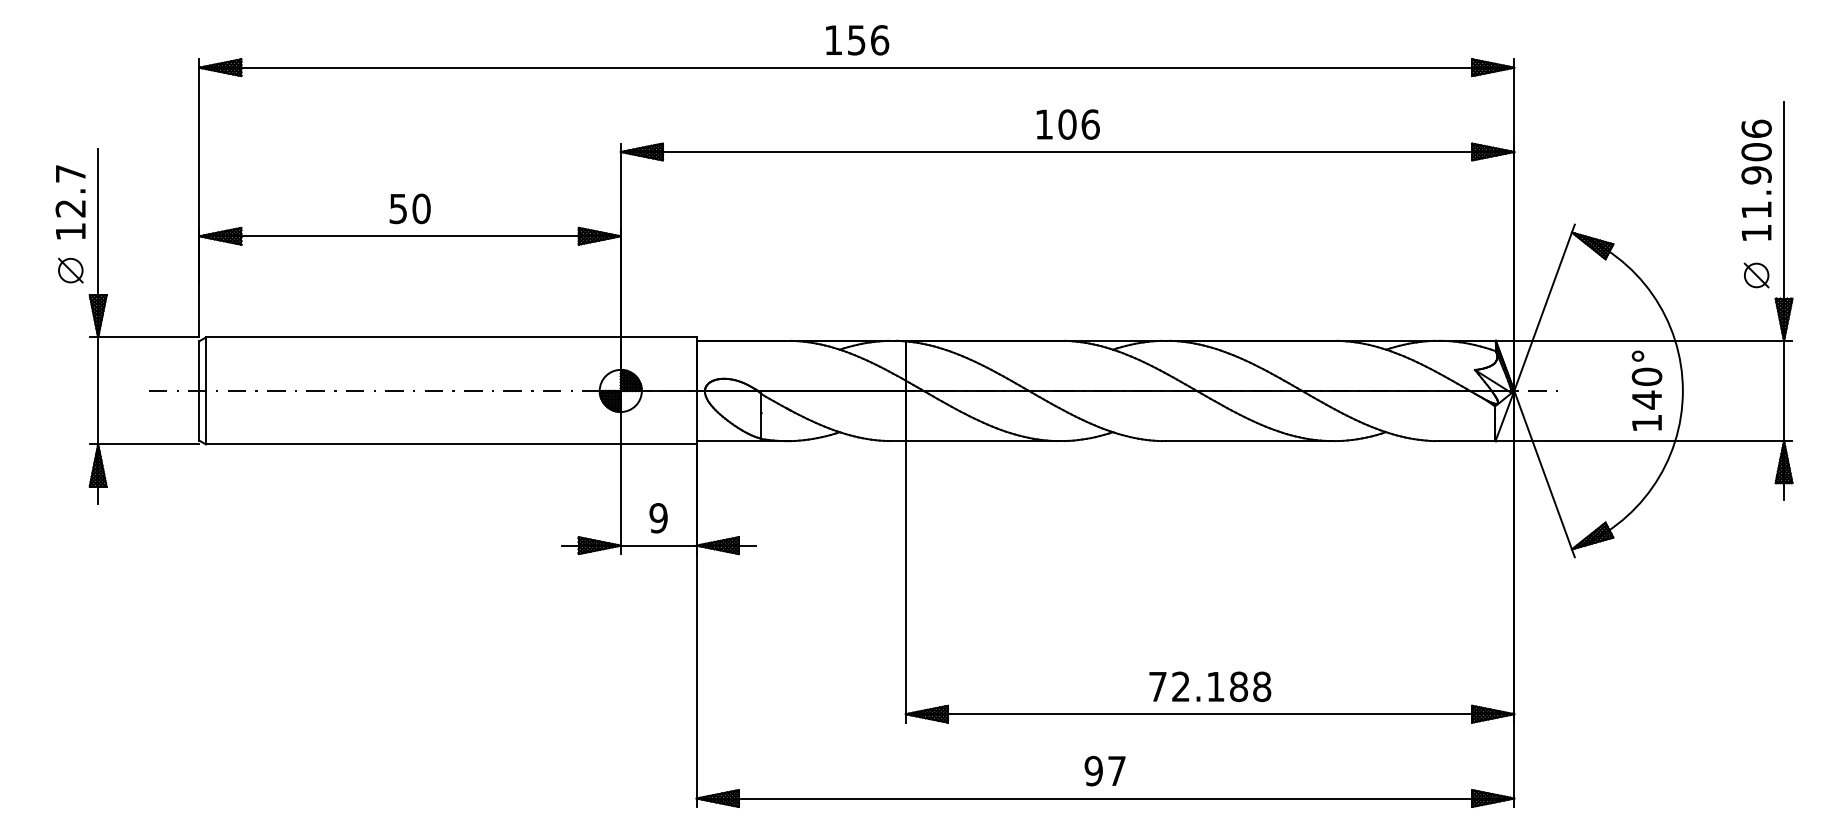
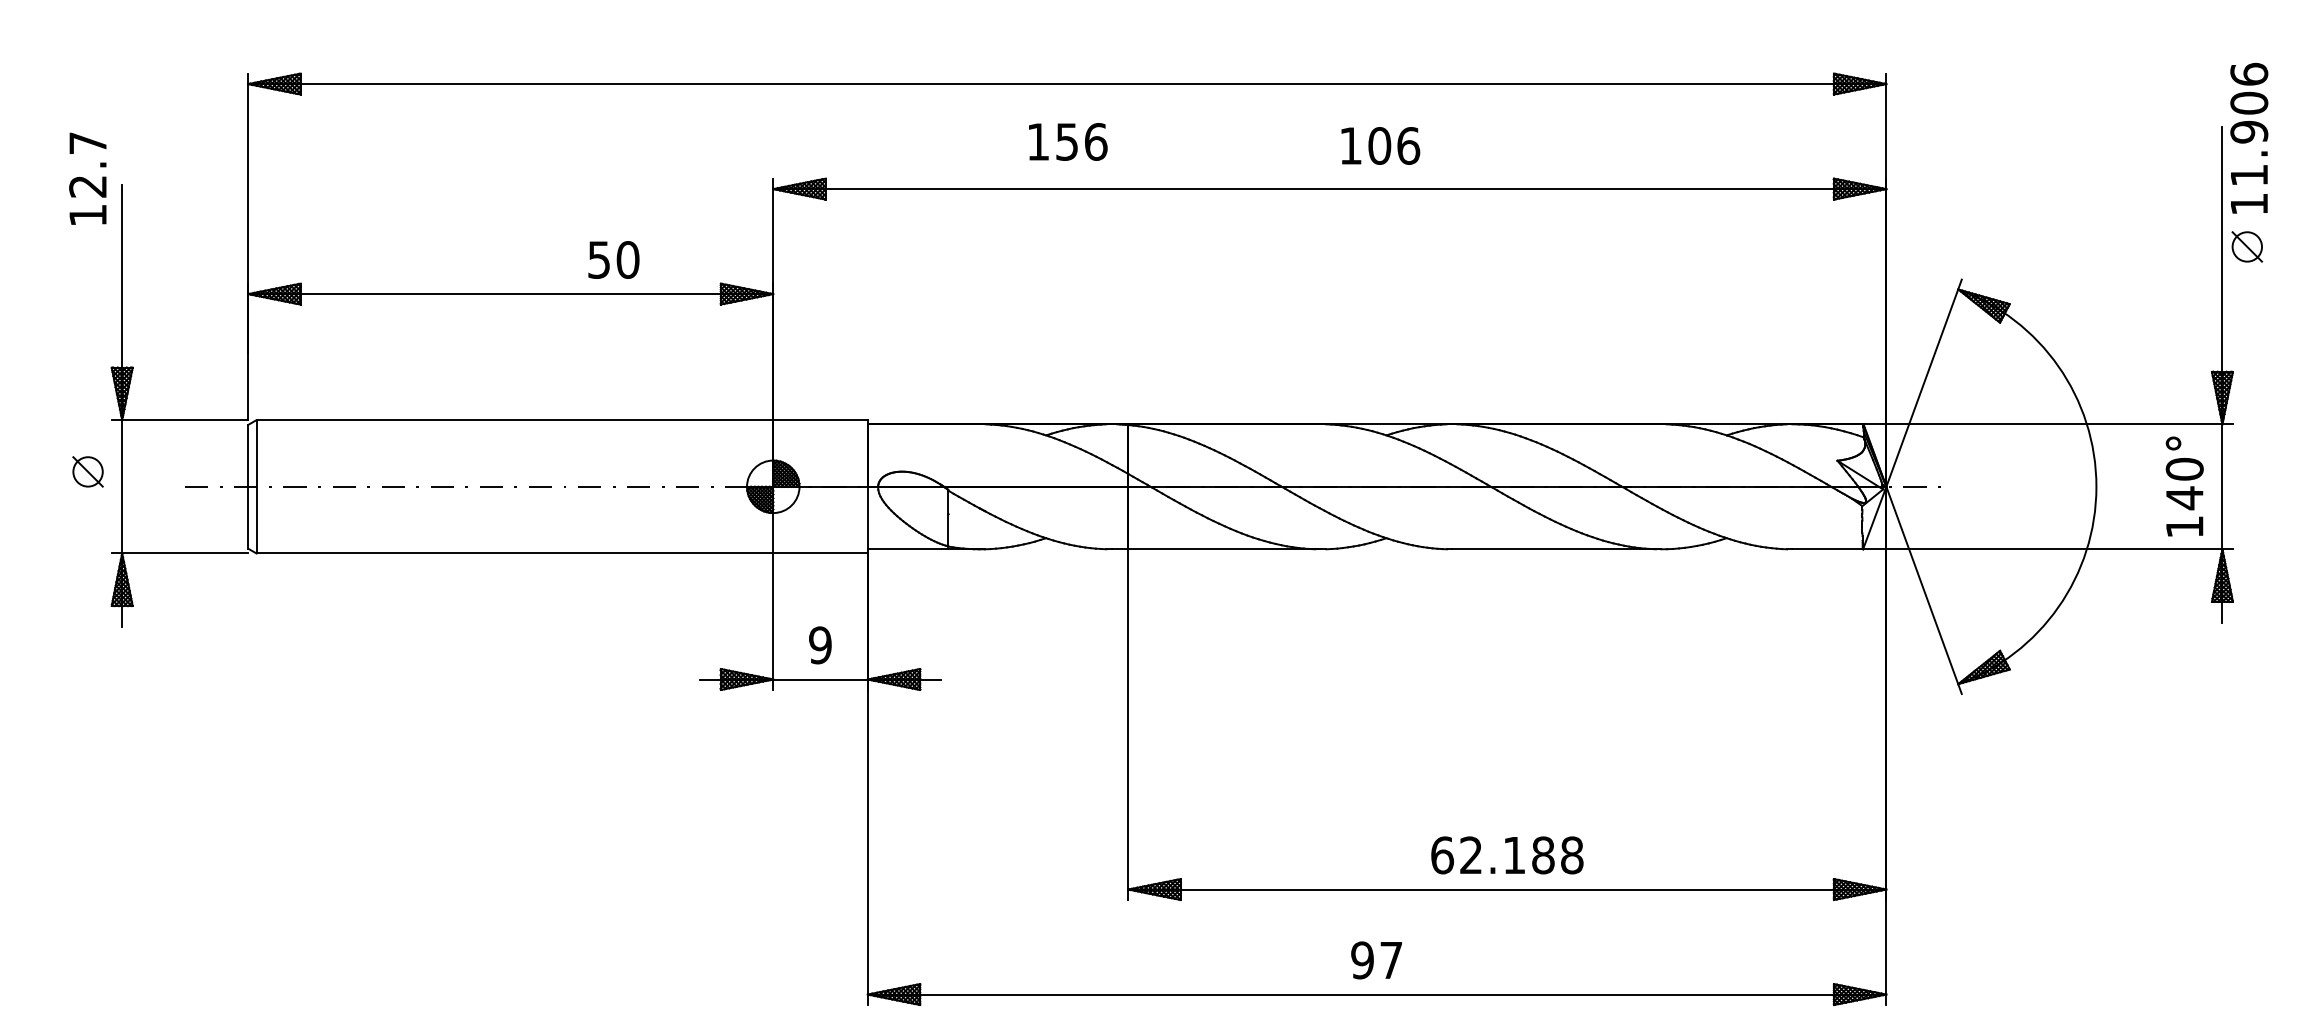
text: (857, 39) -> (1068, 141), moved
text: (1068, 124) -> (1380, 145), moved
text: (1756, 179) -> (2249, 137), moved
text: (70, 202) -> (87, 178), moved
text: (409, 208) -> (613, 259), moved
part: (70, 270) -> (87, 471), moved
part: (1756, 275) -> (2247, 246), moved
text: (1646, 390) -> (2184, 486), moved
text: (1157, 686) -> (1442, 855), 72.188 -> 62.188

